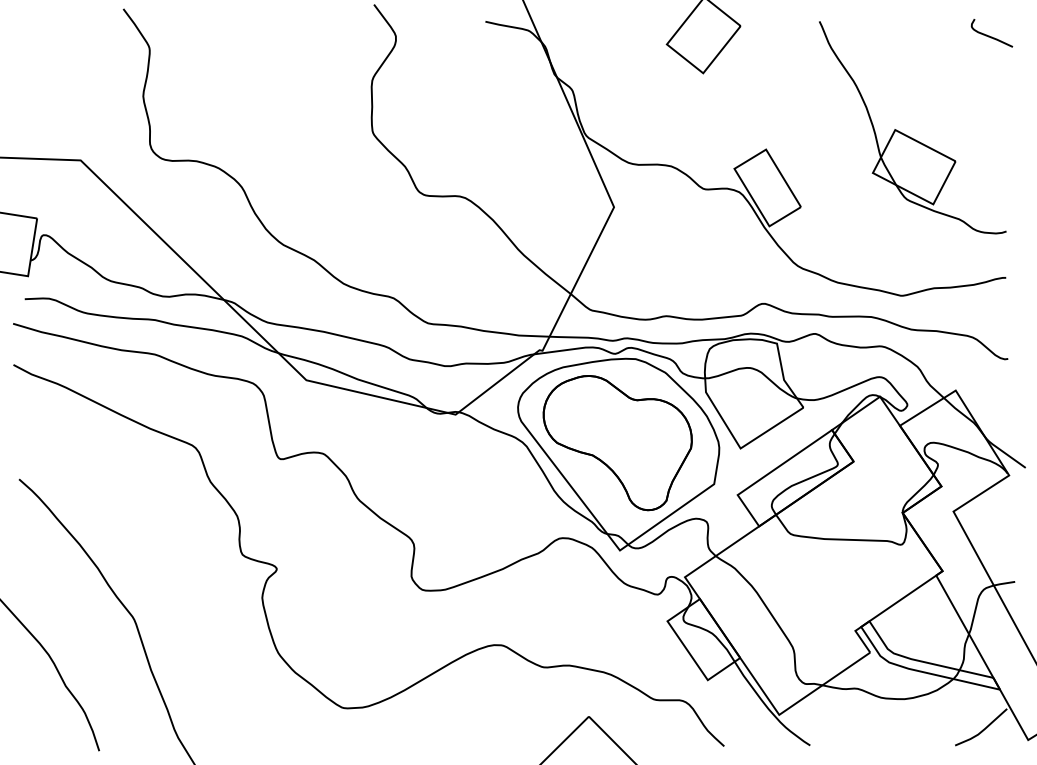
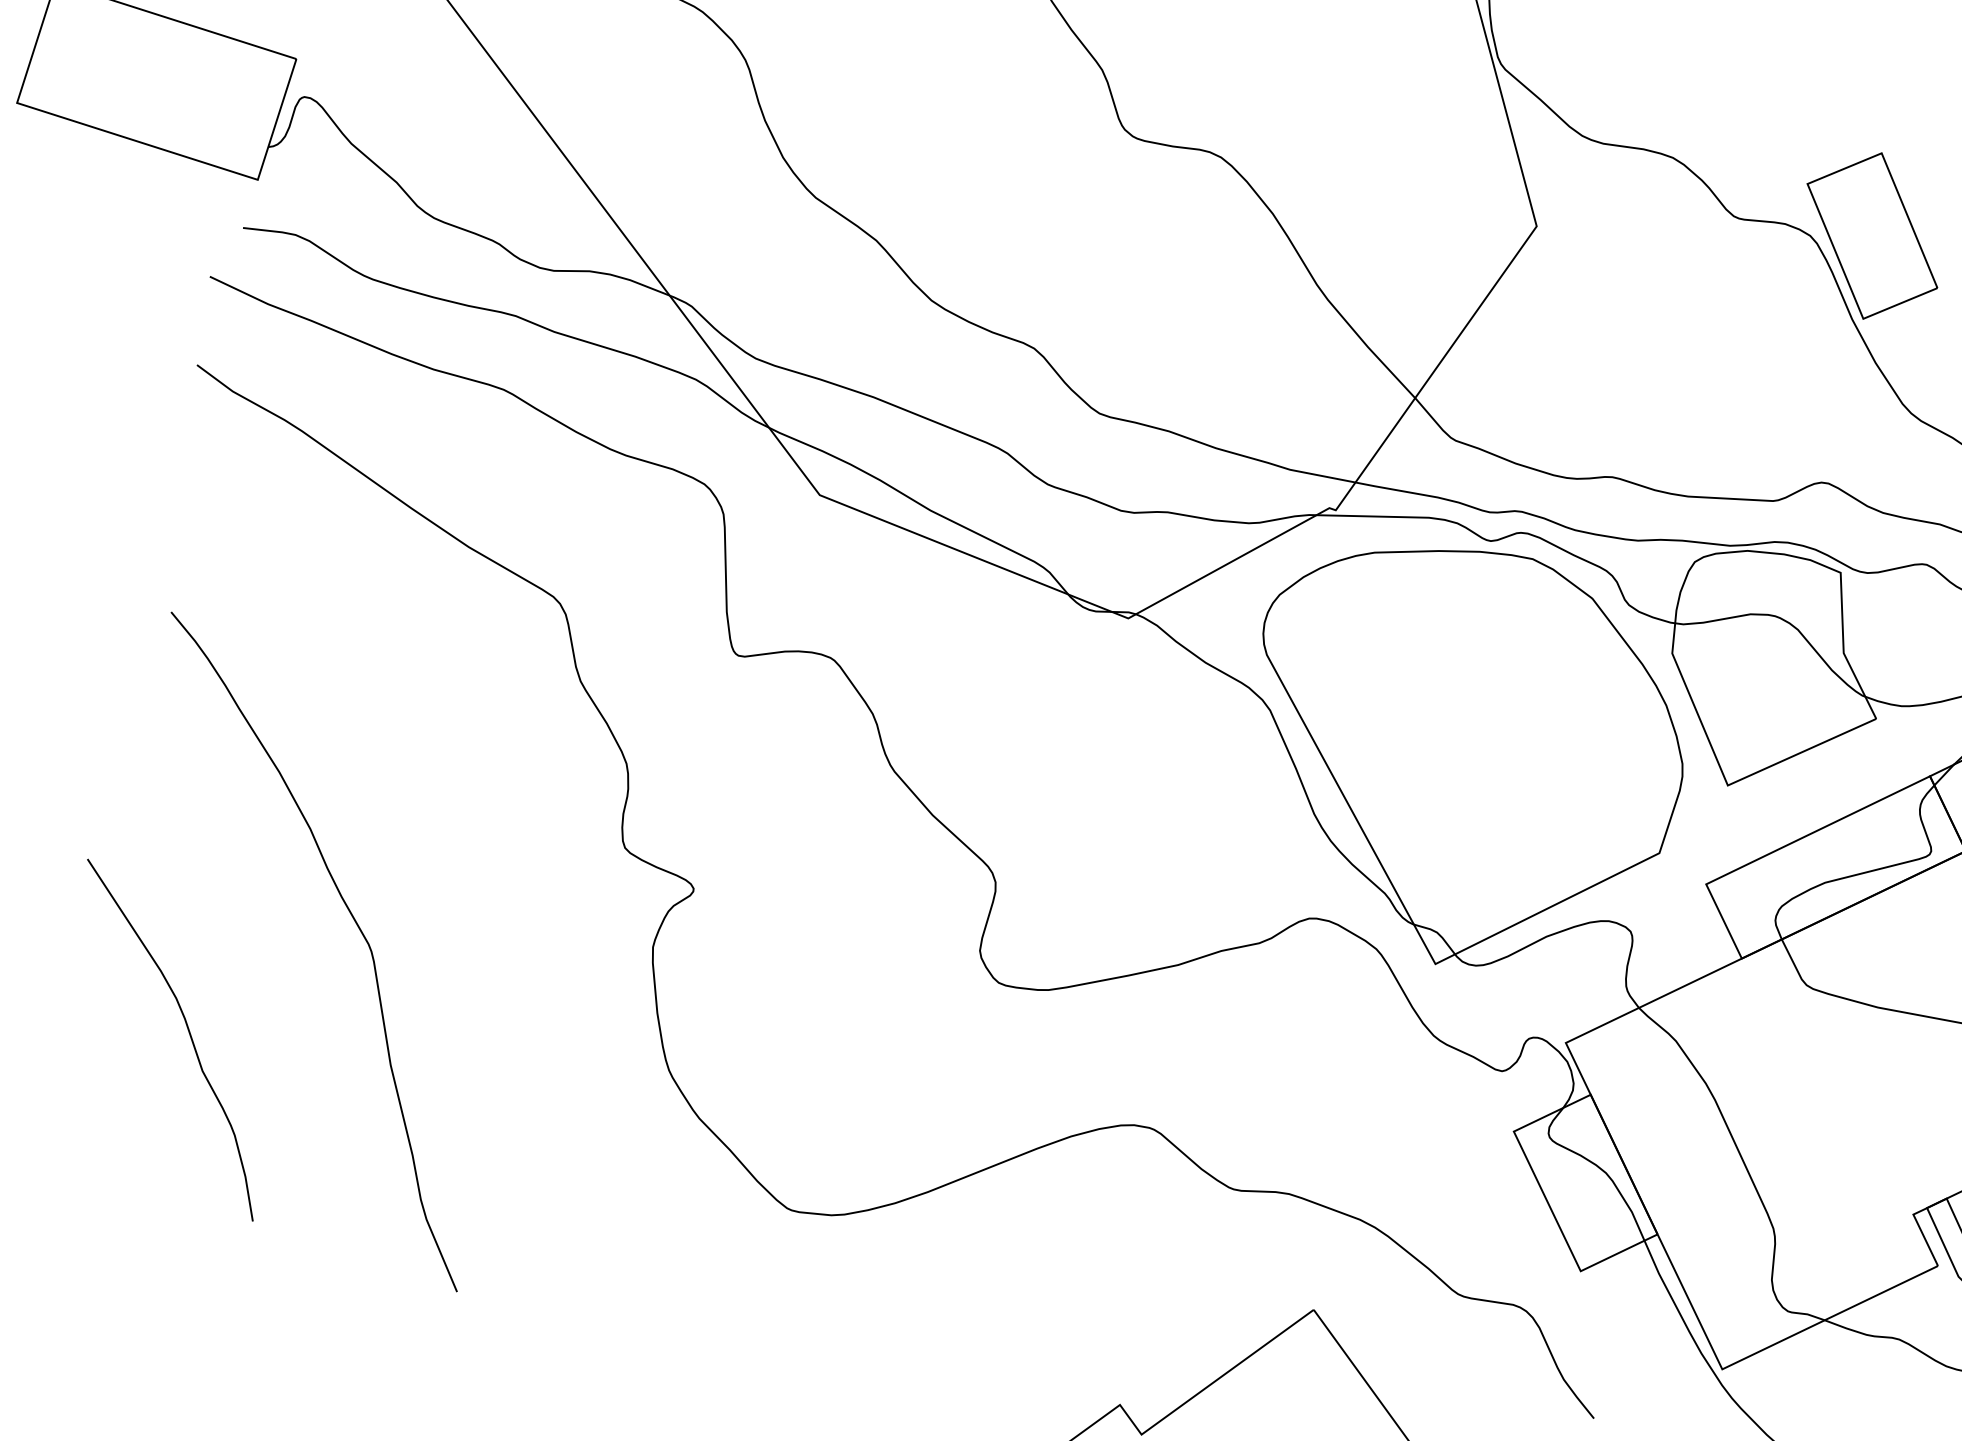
part: (617, 443) -> (1465, 733), removed

